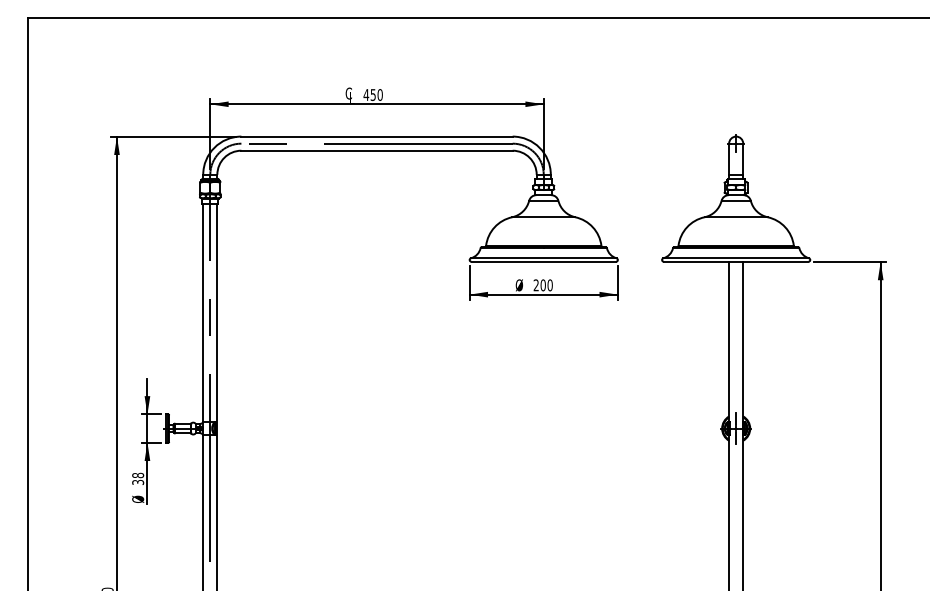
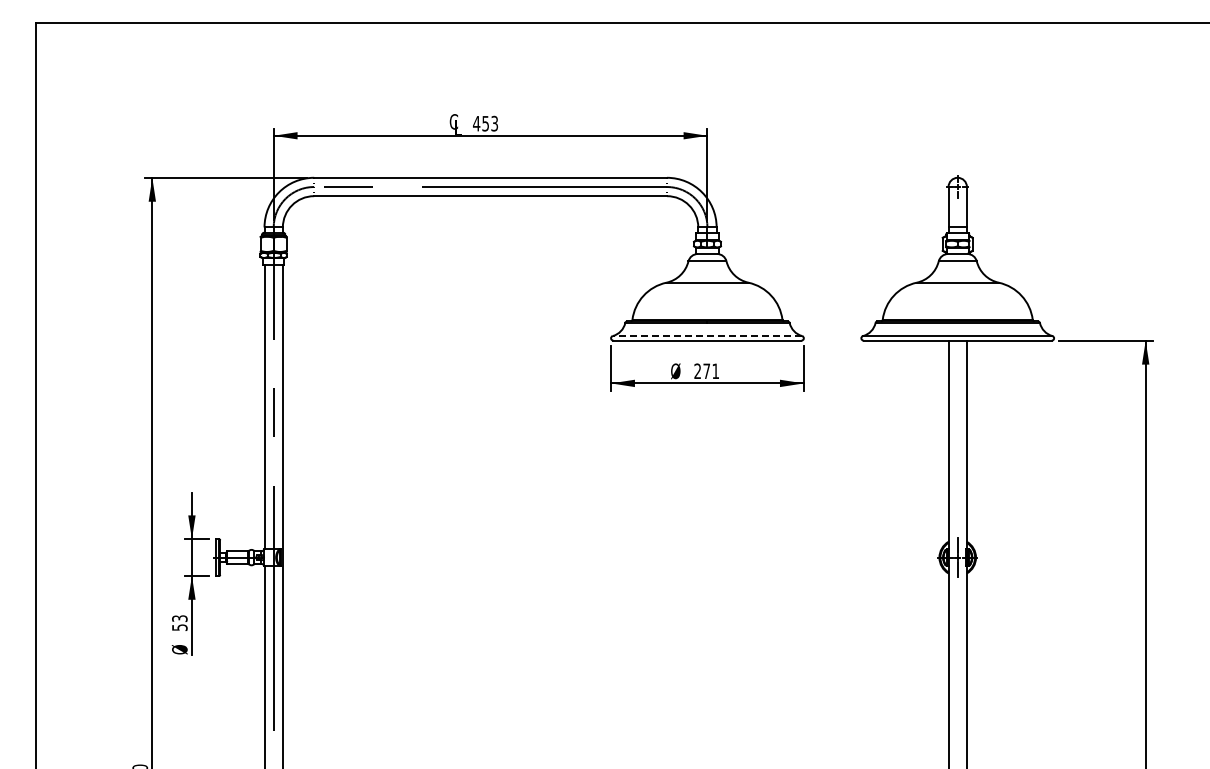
text: (380, 94) -> (494, 123), 450 -> 453
line: (543, 257) -> (707, 335), solid -> dashed
text: (546, 285) -> (711, 371), 200 -> 271
text: (137, 478) -> (179, 622), 38 -> 53

